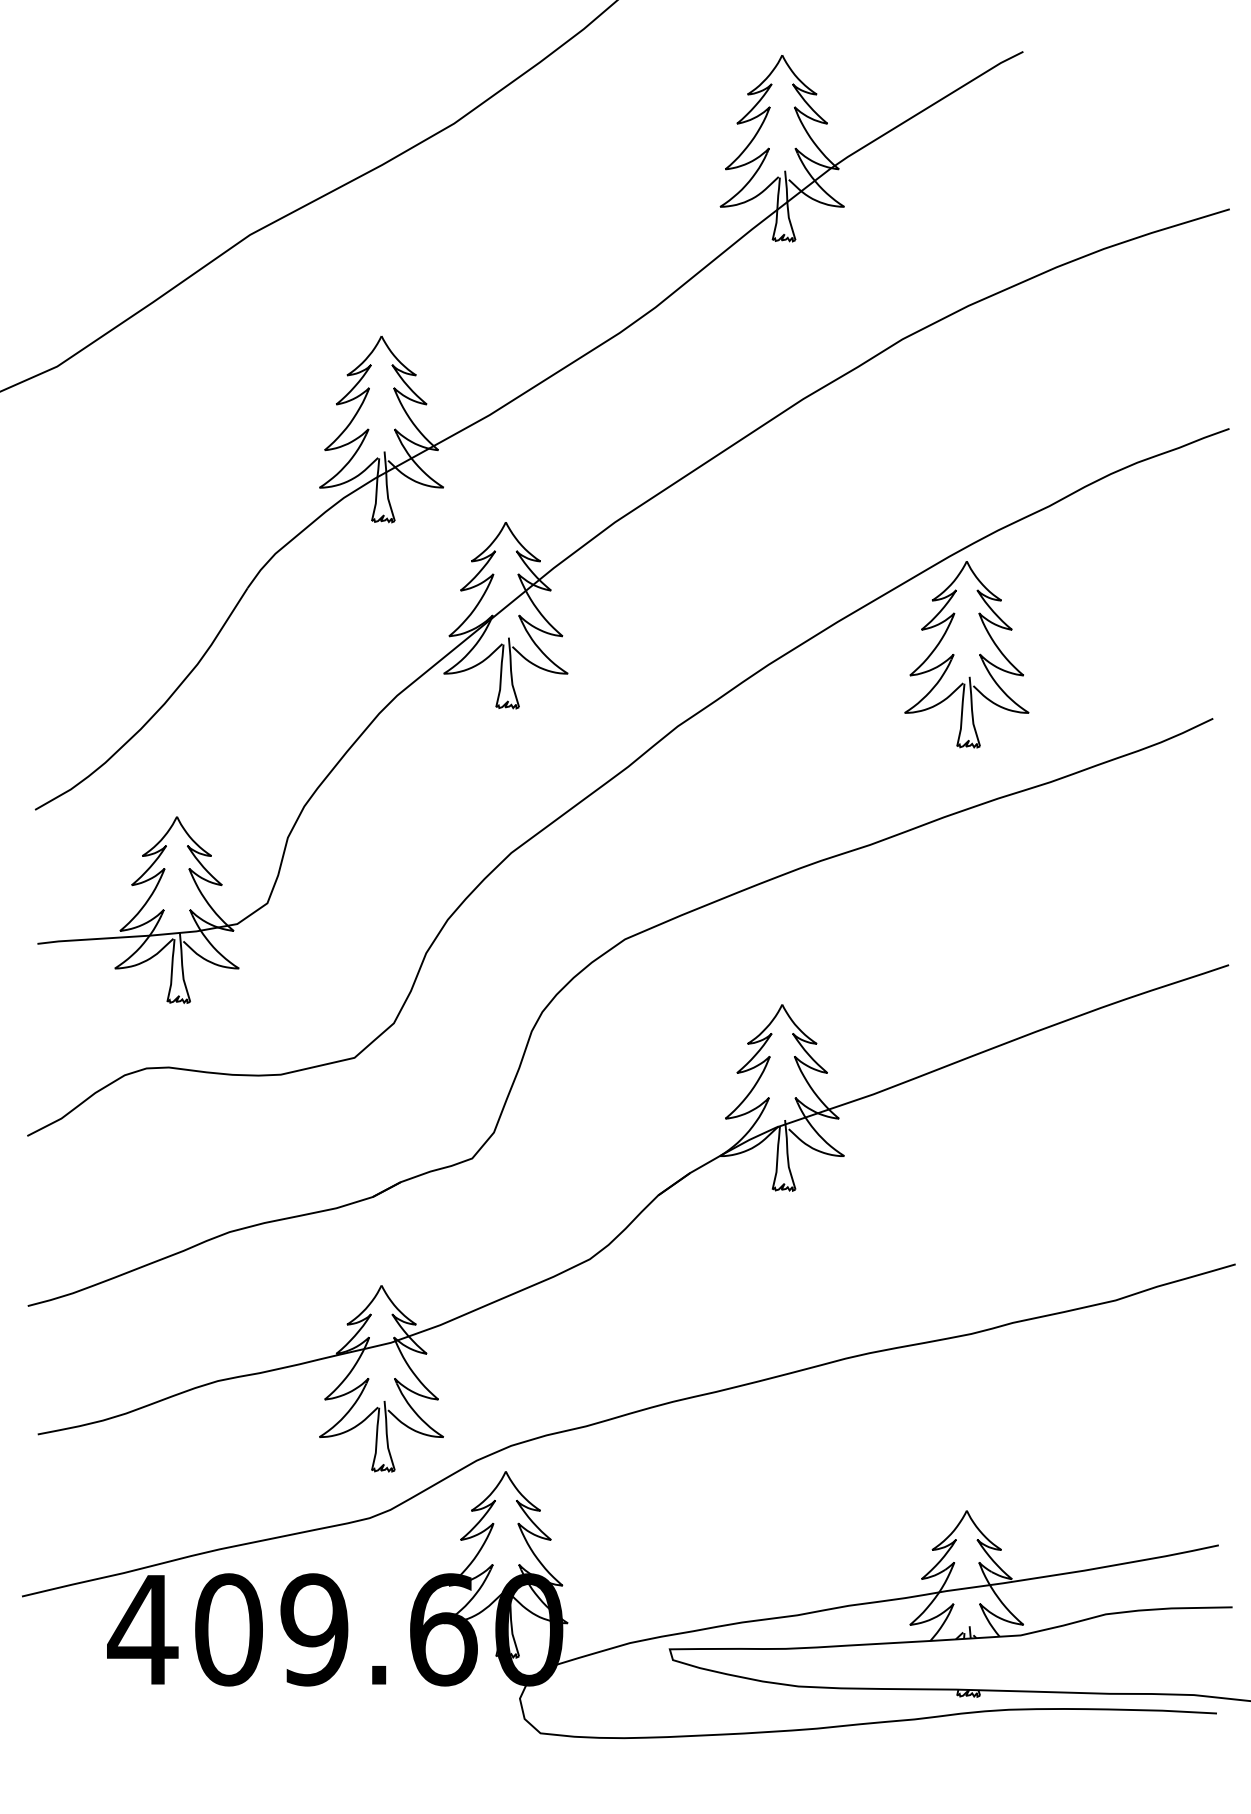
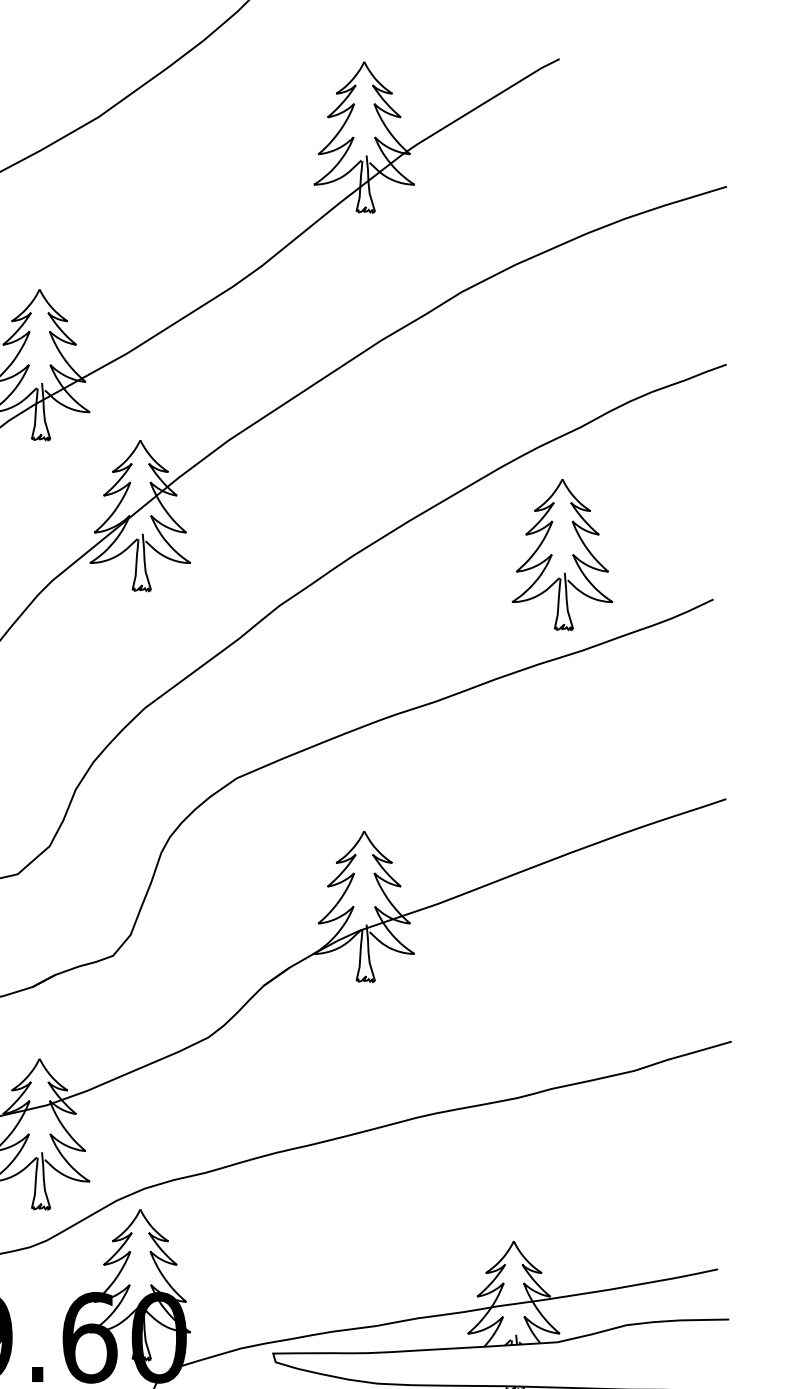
part: (954, 654) -> (552, 554), moved

